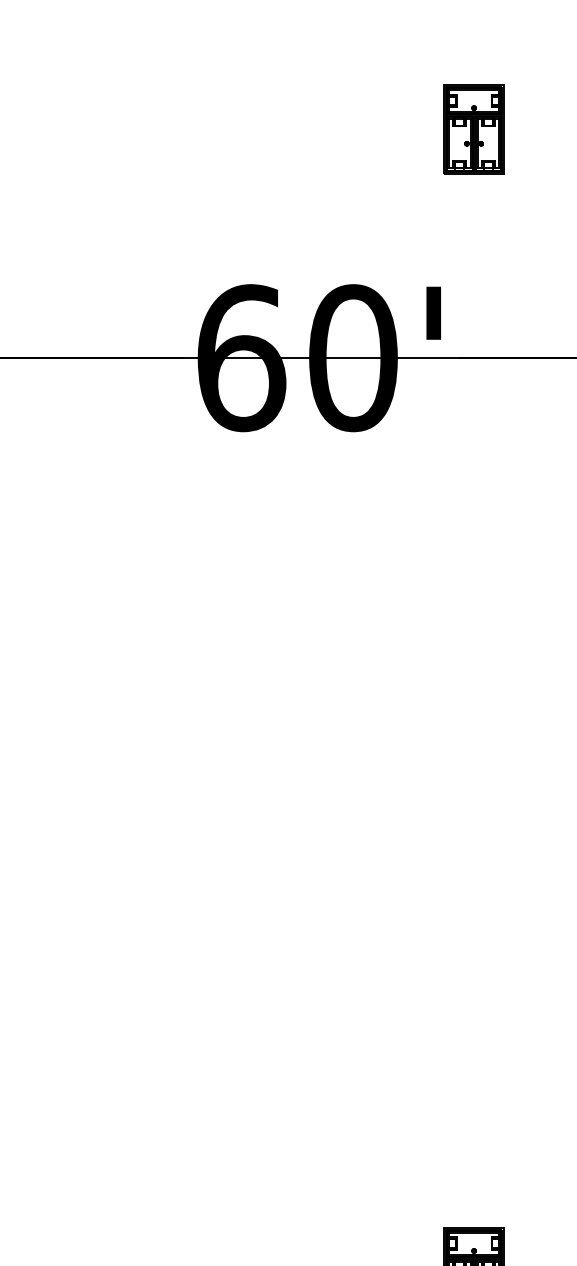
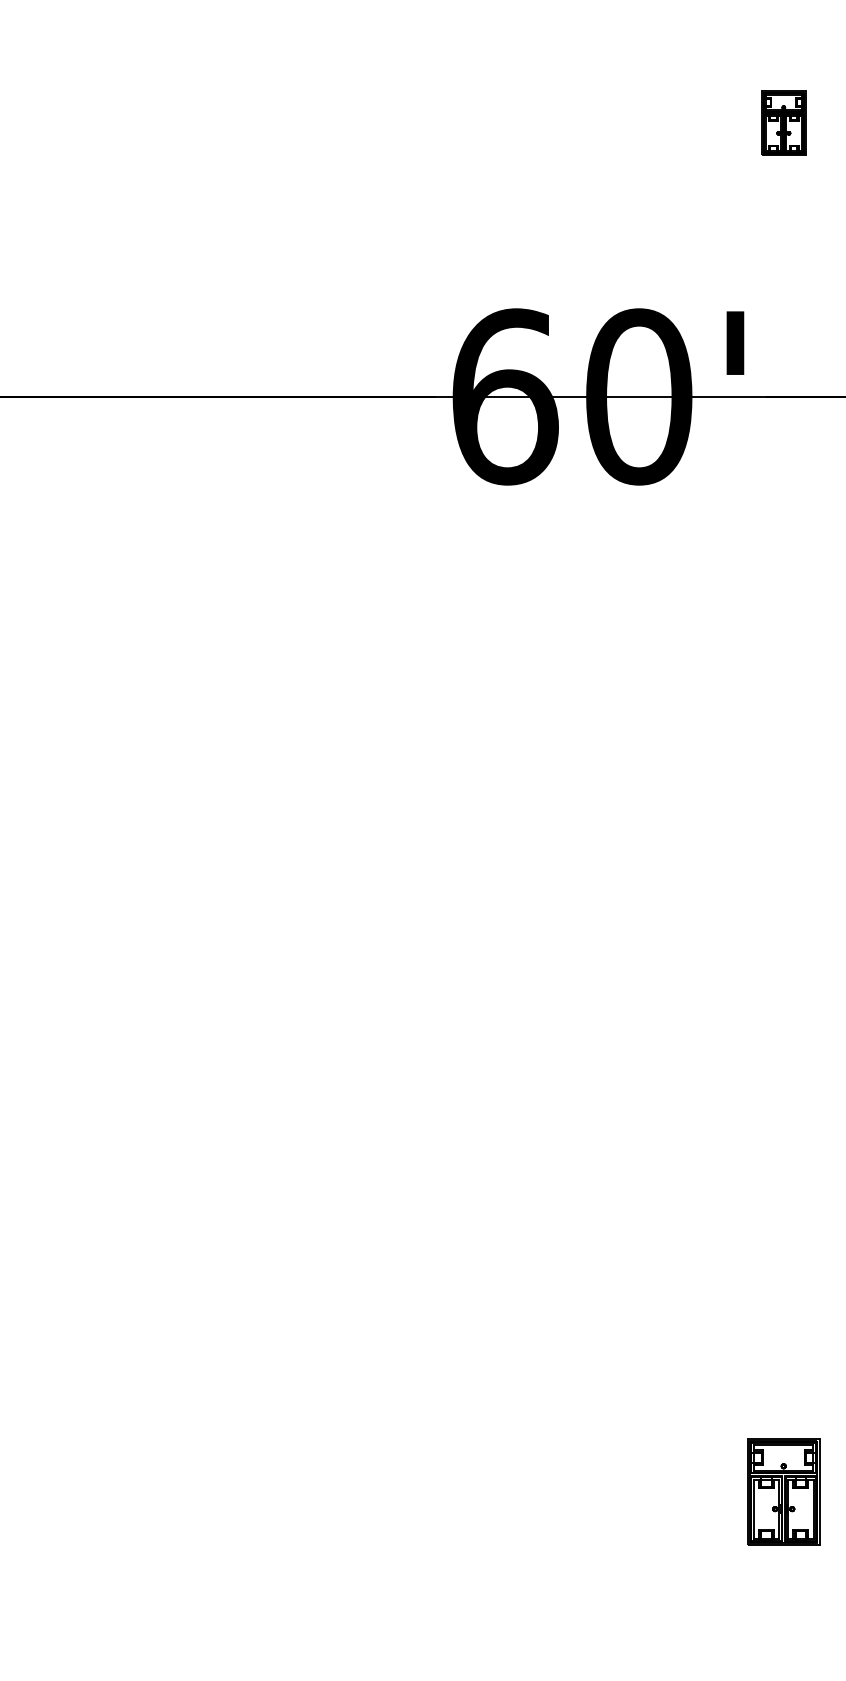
part: (473, 129) -> (783, 122), size x0.6

